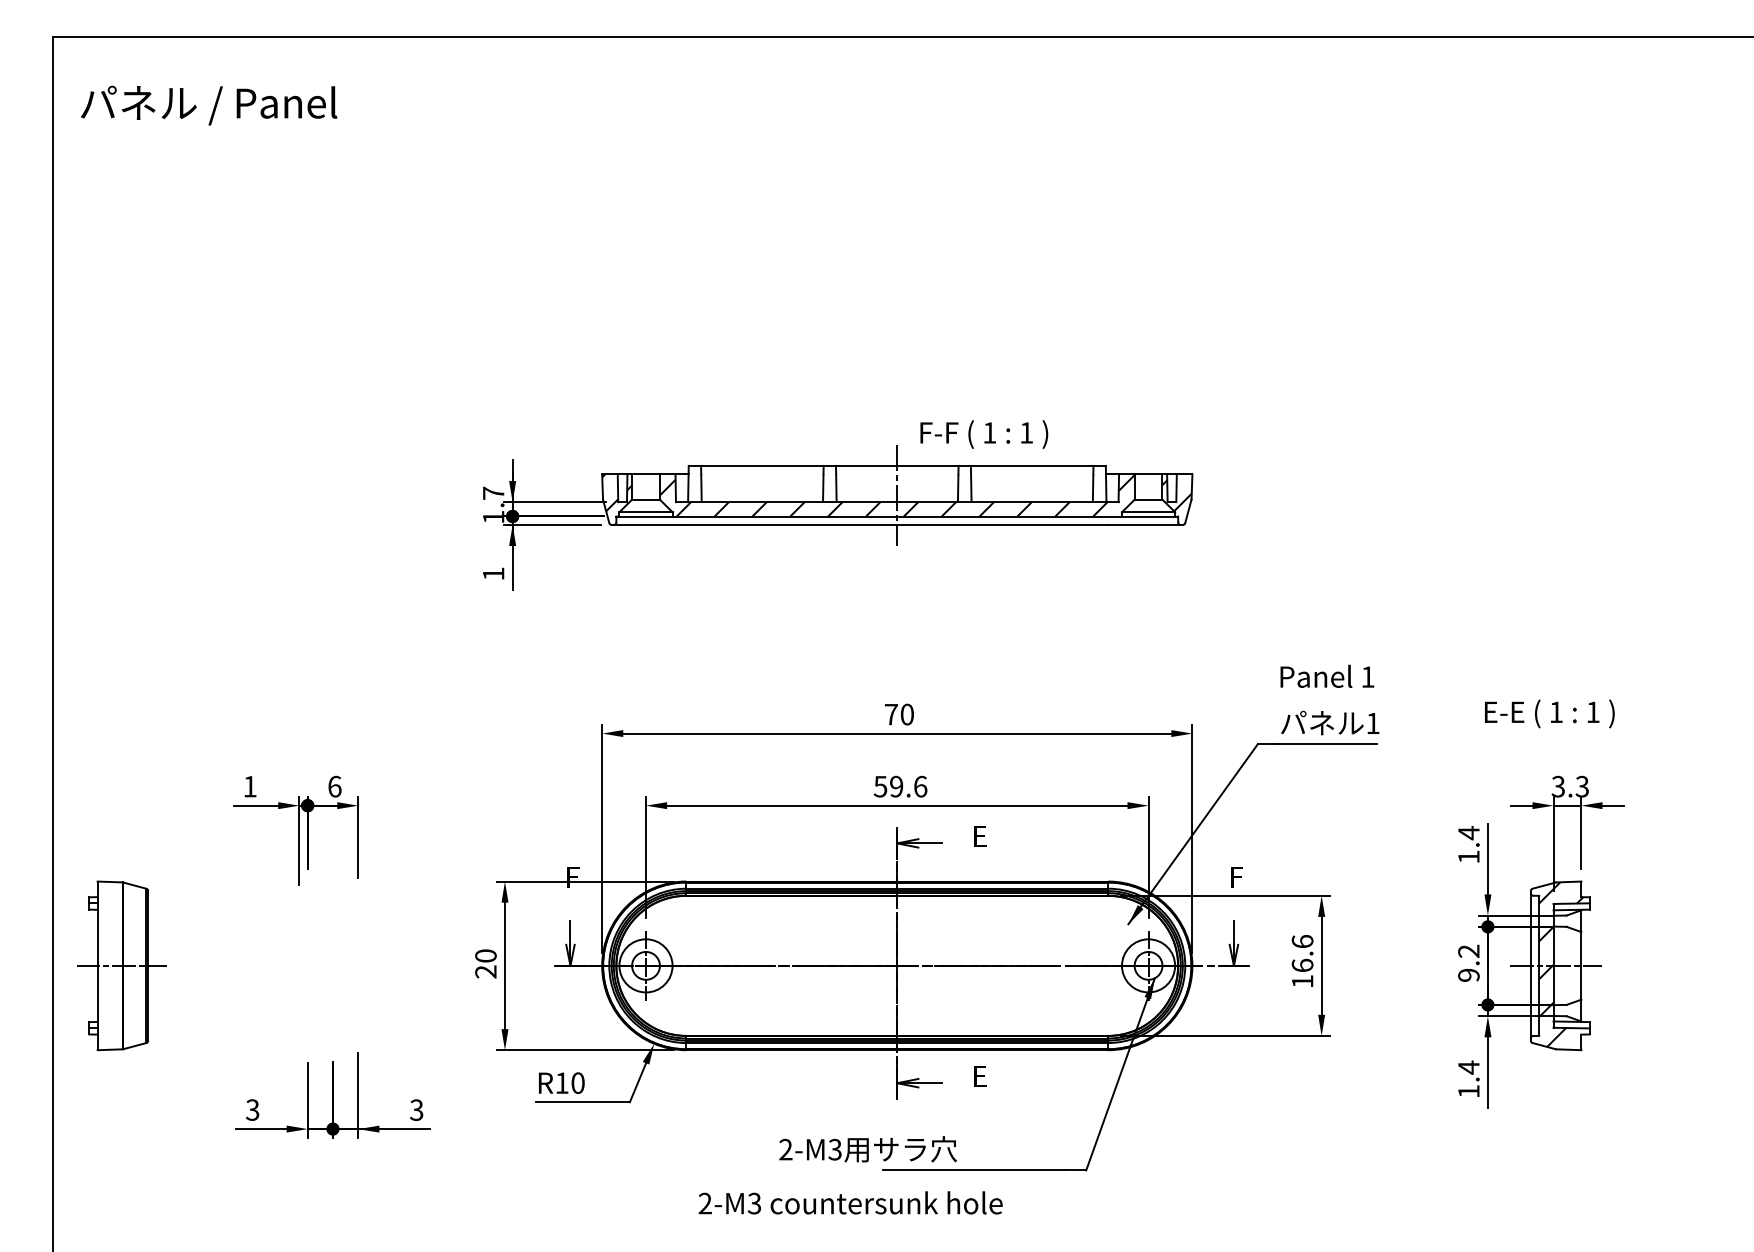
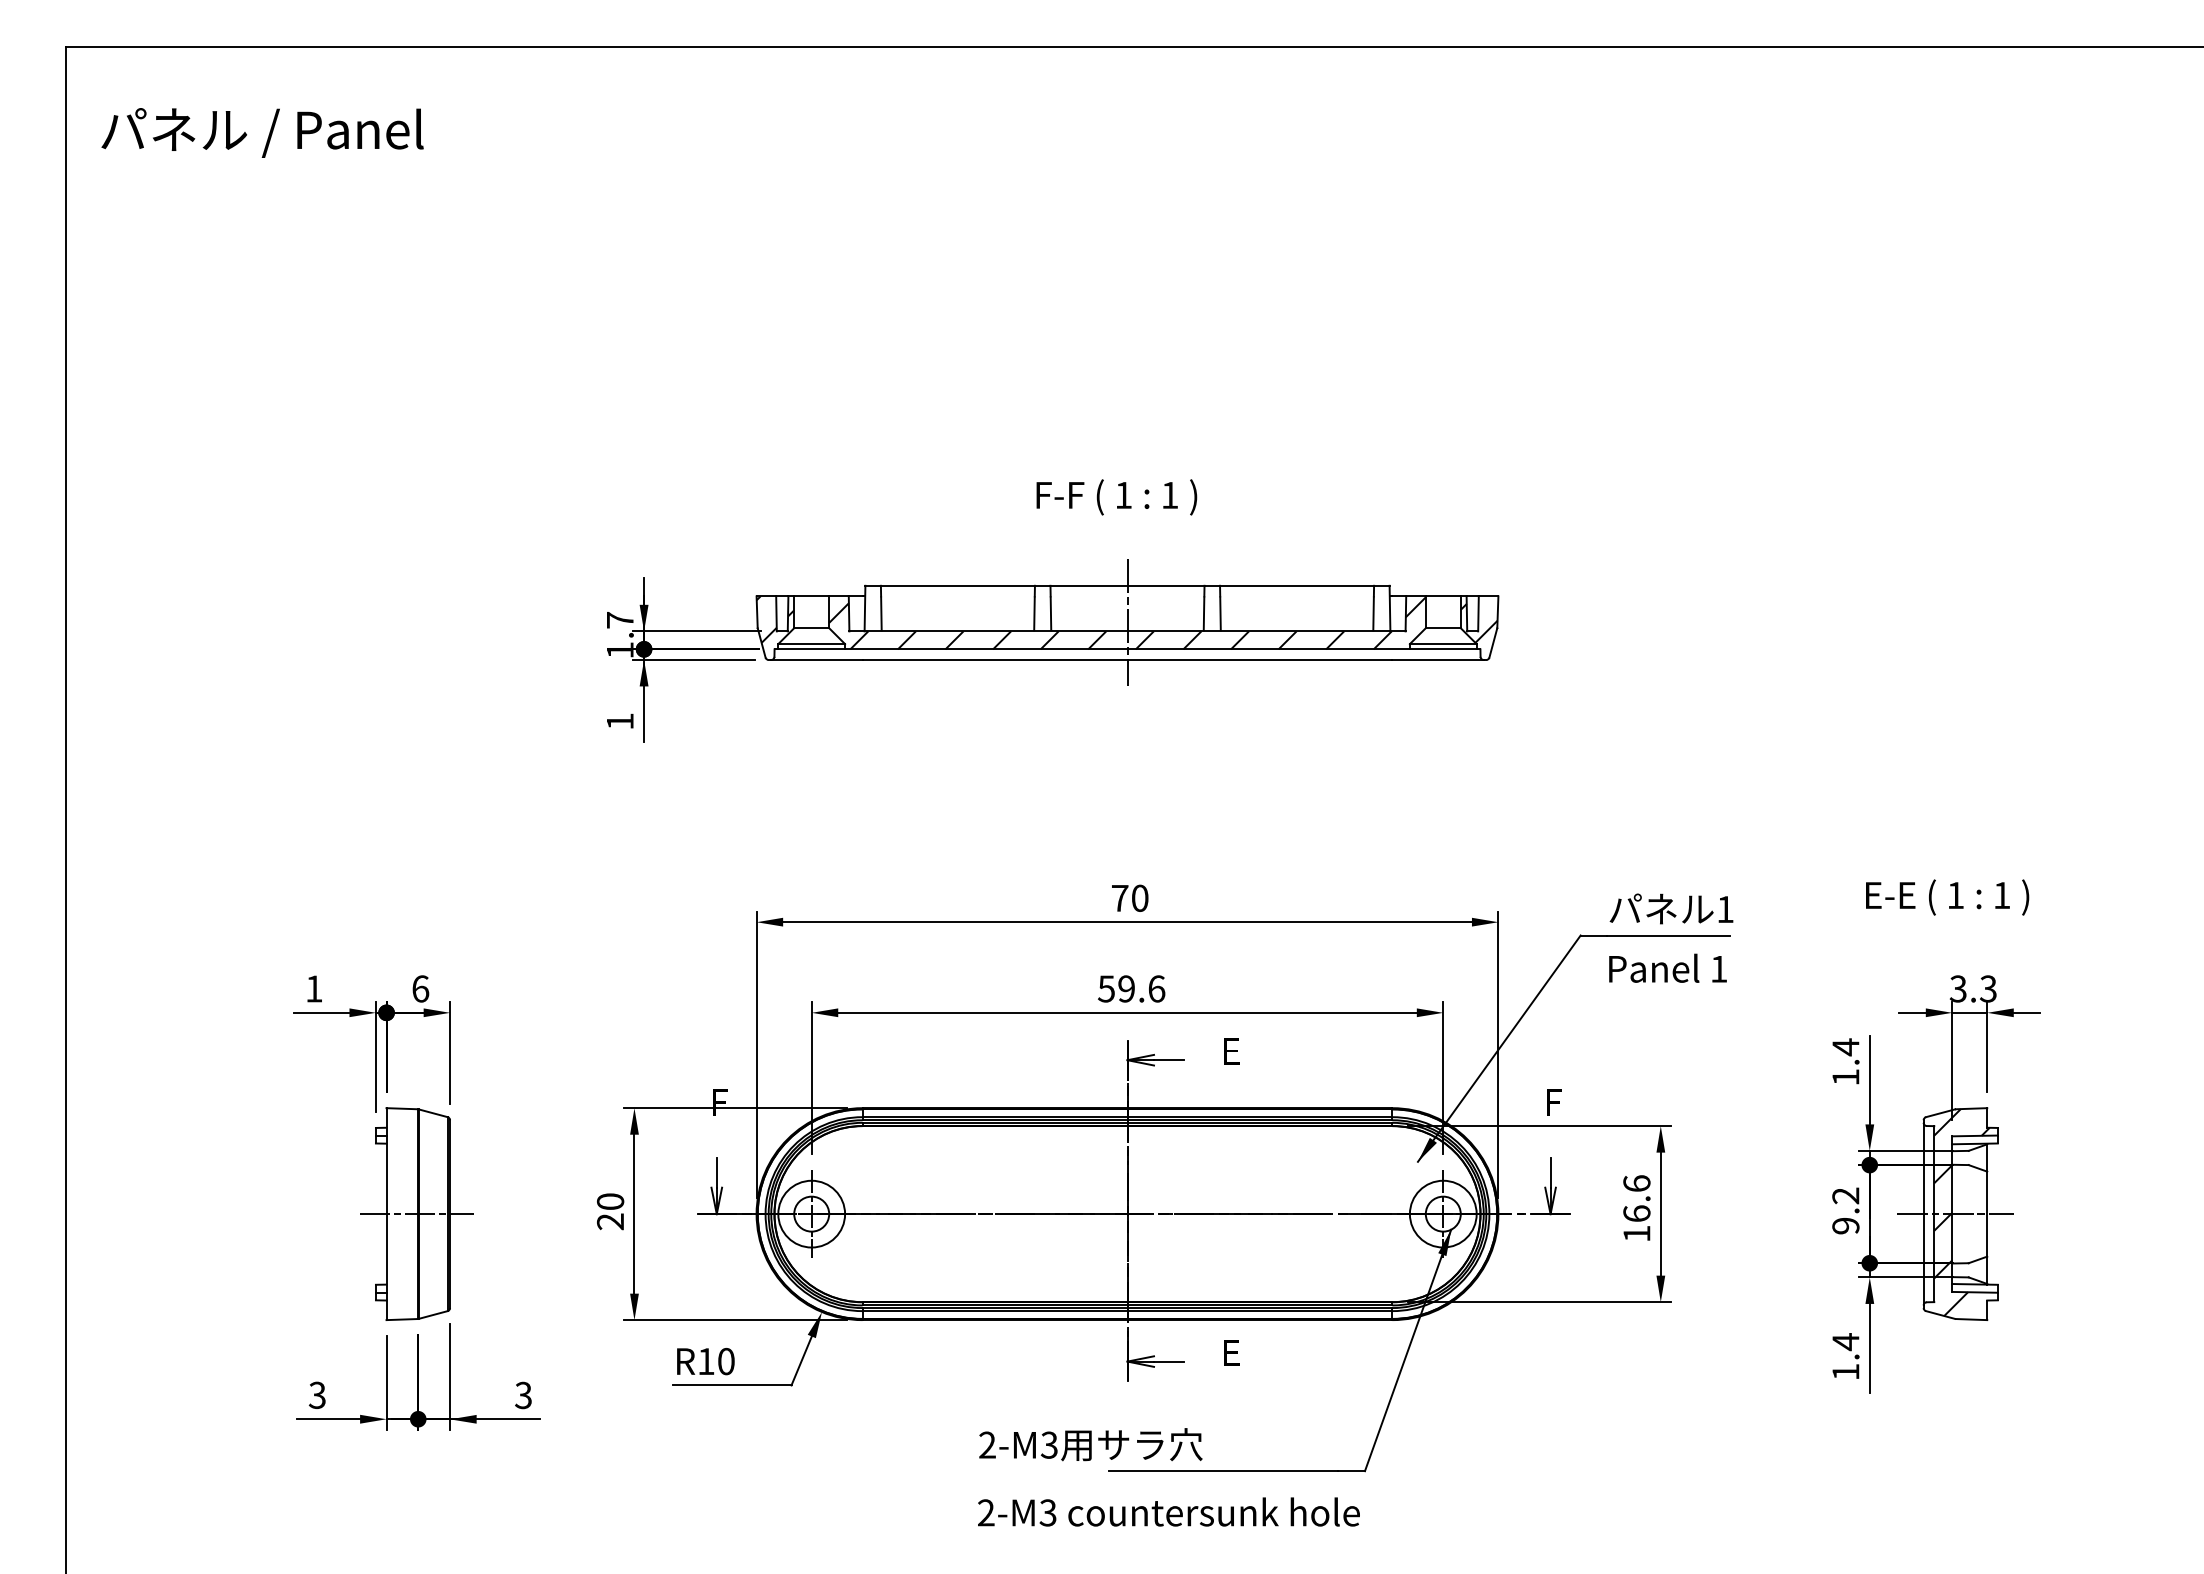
text: (984, 434) -> (1116, 497), moved
text: (1326, 675) -> (1667, 967), moved
part: (121, 965) -> (416, 1213), moved
text: (850, 1202) -> (1168, 1511), moved

